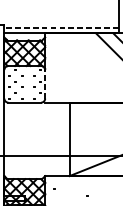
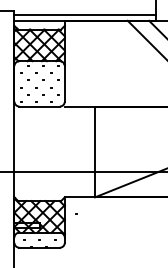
line: (61, 28) -> (84, 14), dashed -> solid
line: (44, 84) -> (64, 83), dashed -> solid

